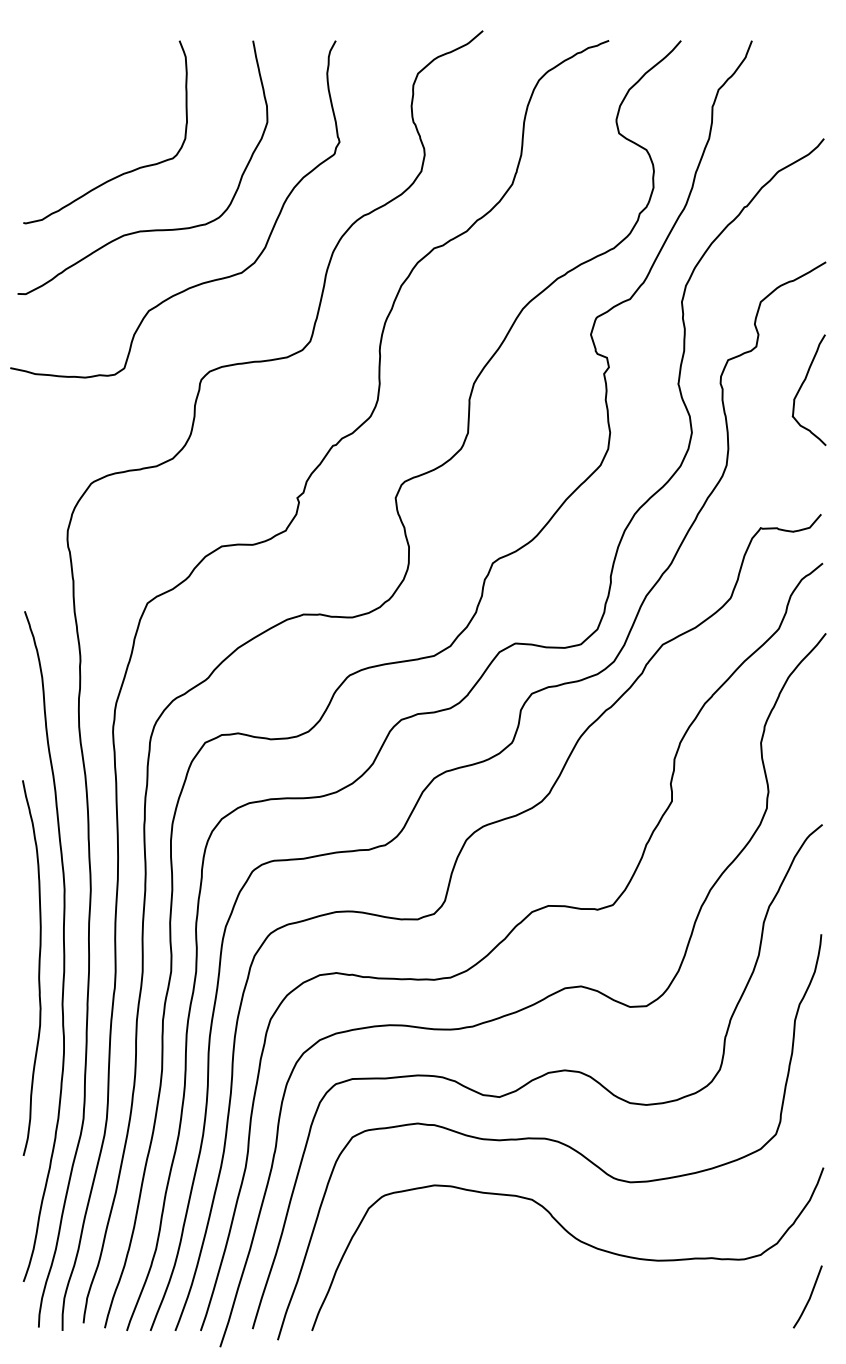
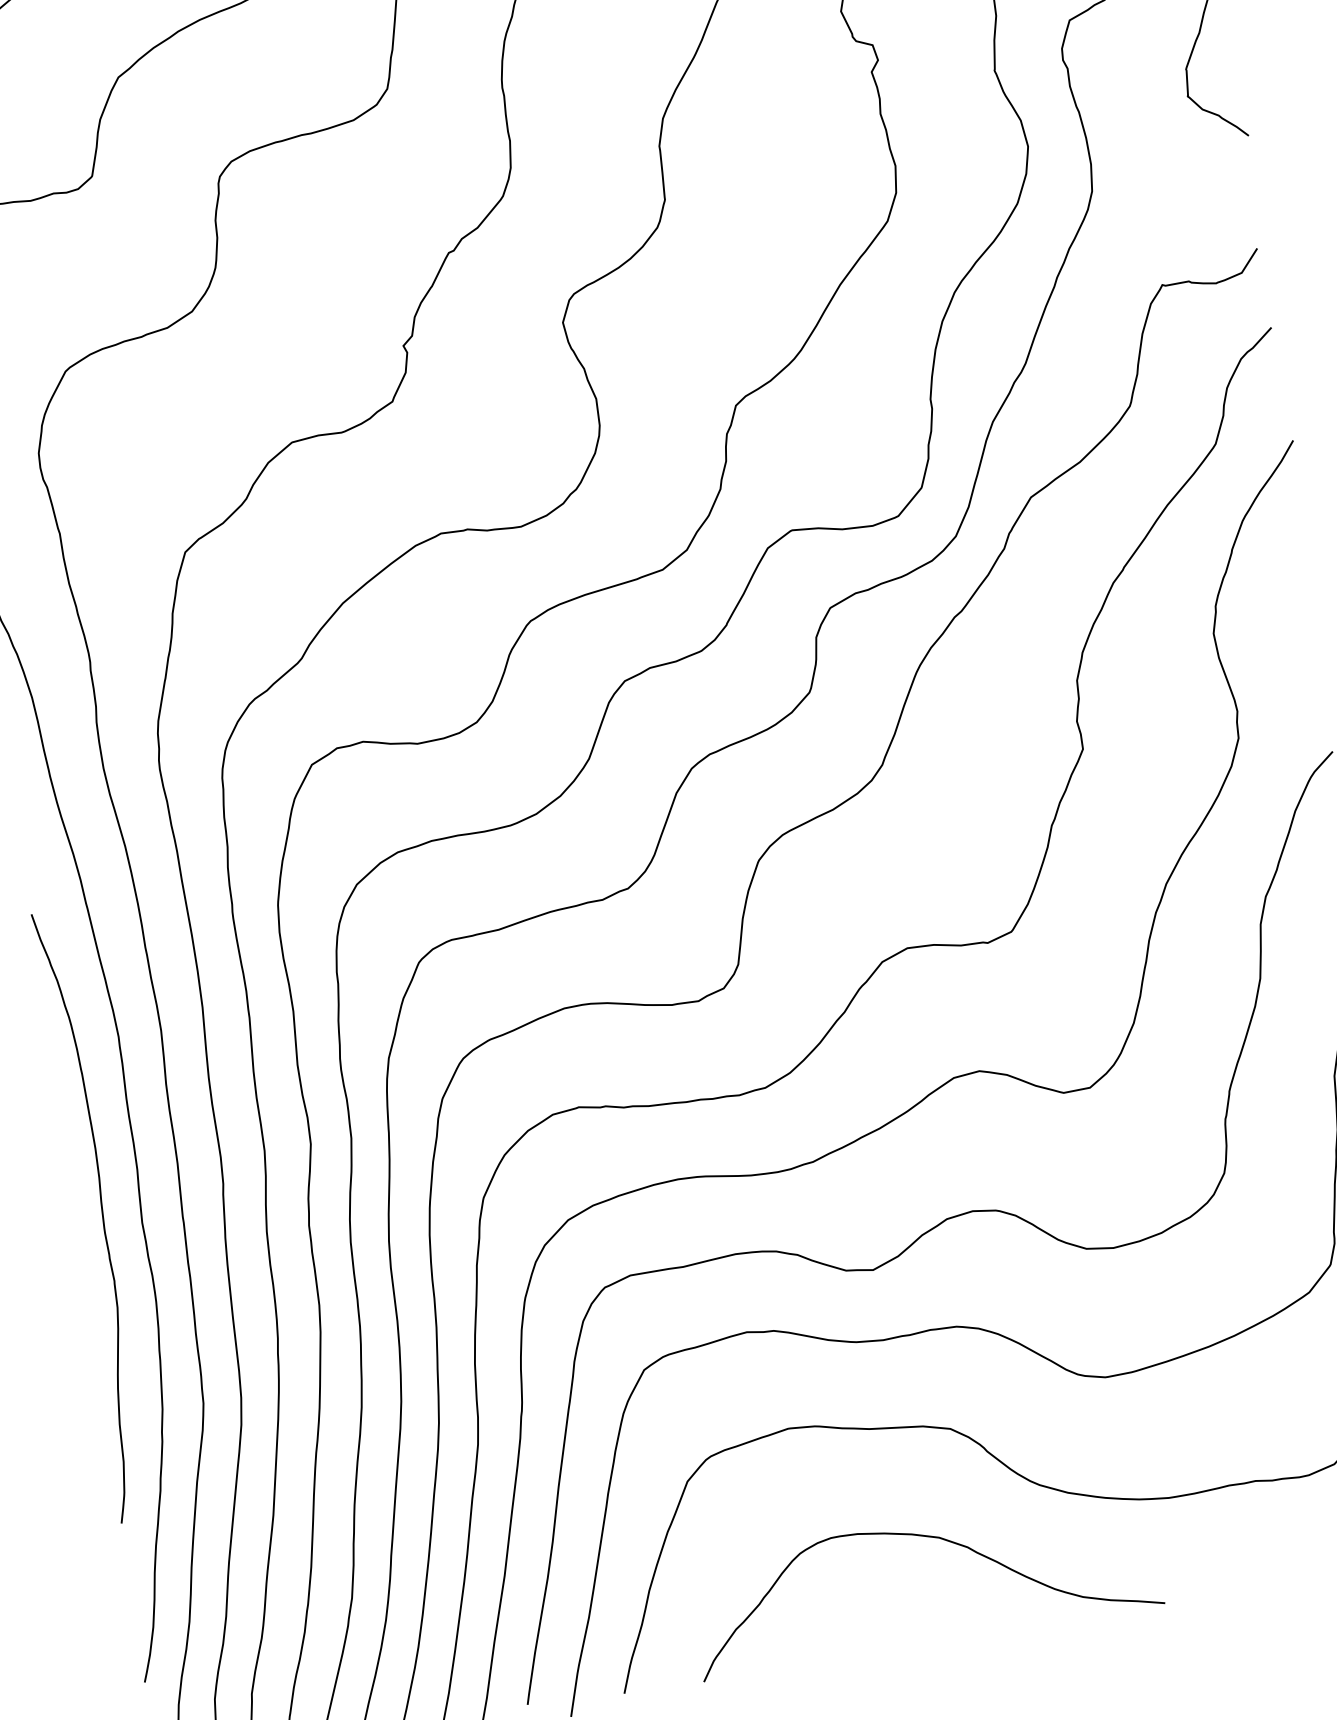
curve: (38, 967) -> (101, 1214), moved
curve: (511, 1264) -> (932, 1538), added

